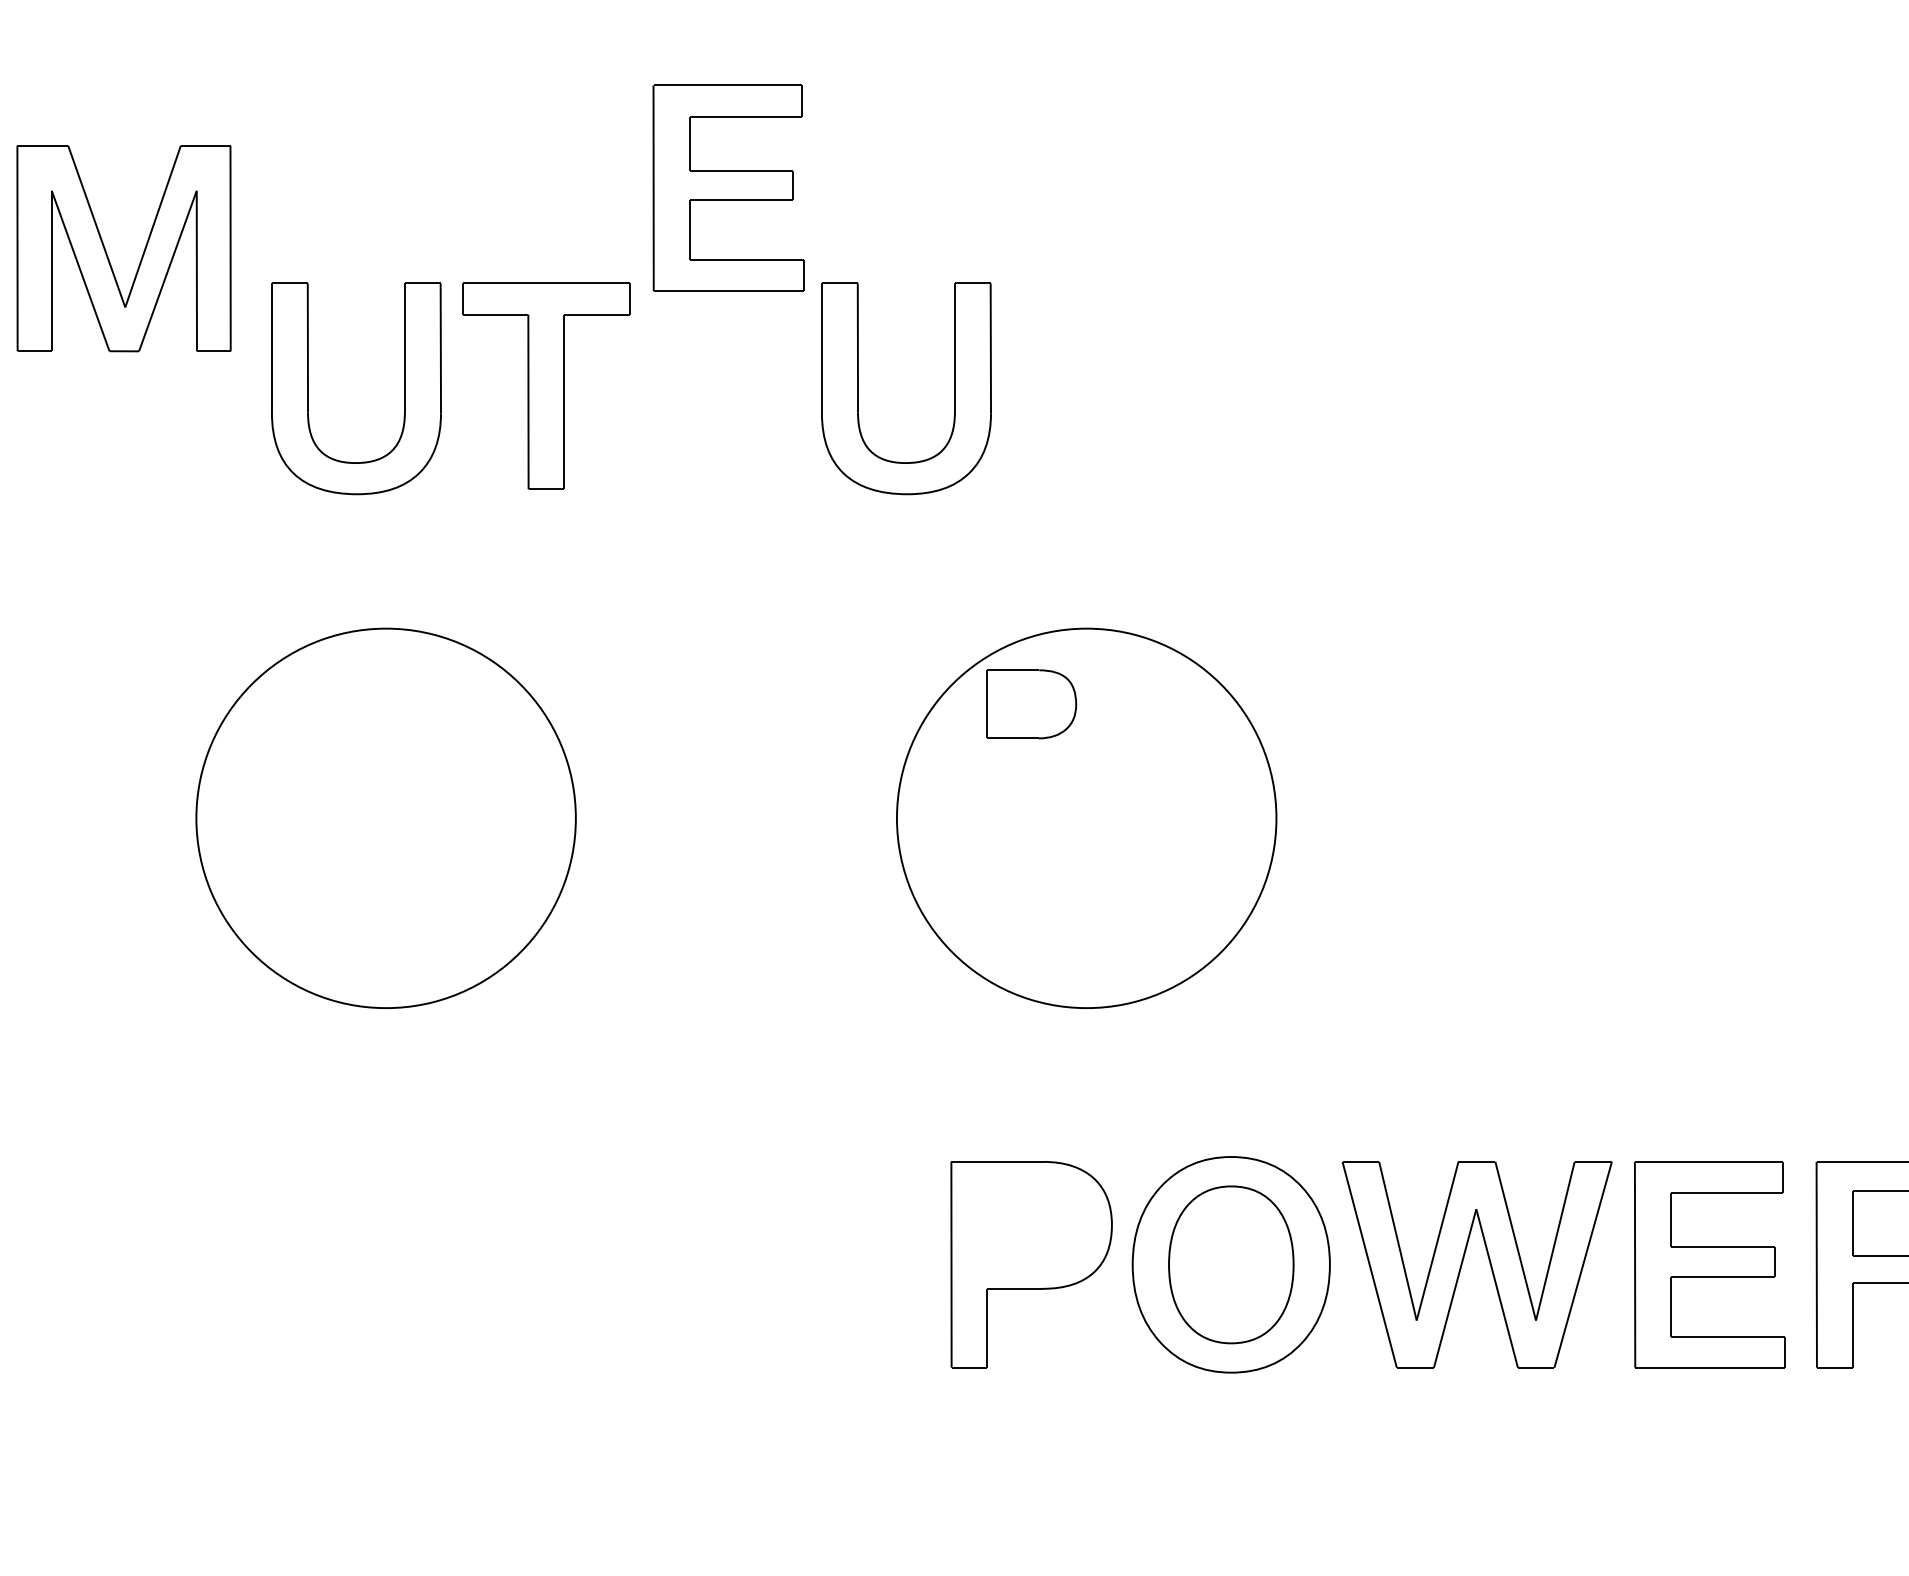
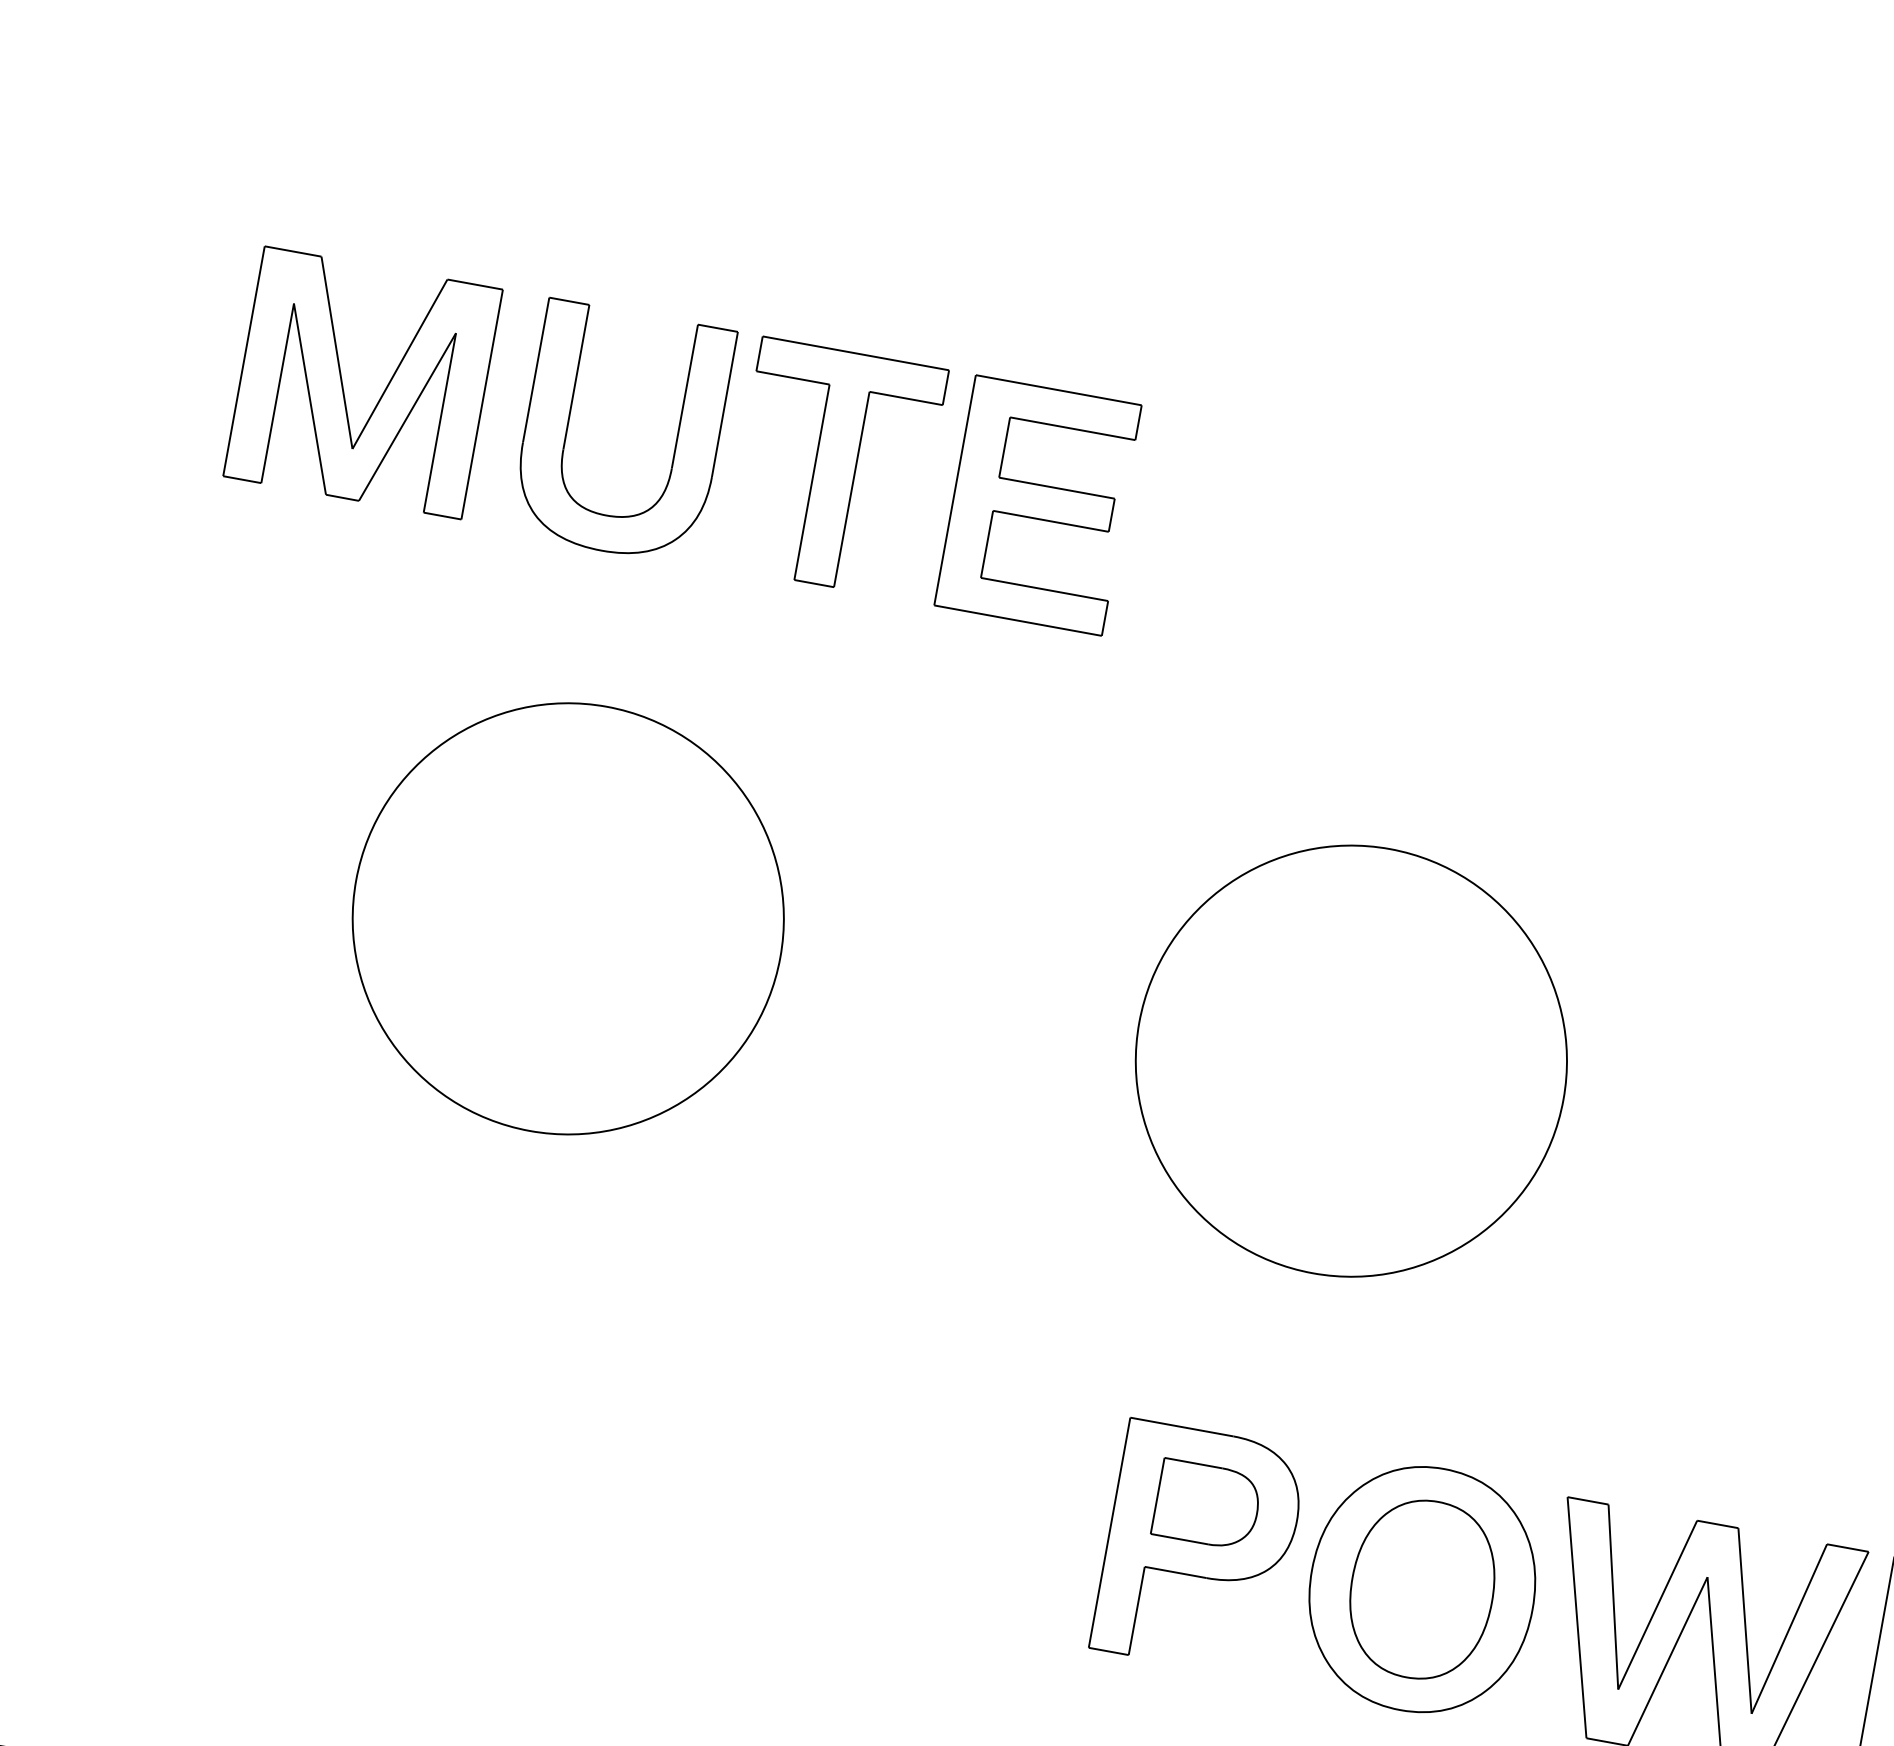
part: (728, 187) -> (1038, 504), moved
part: (107, 253) -> (343, 385), moved
part: (858, 388) -> (1183, 534), removed
part: (1031, 704) -> (1206, 1505), moved

